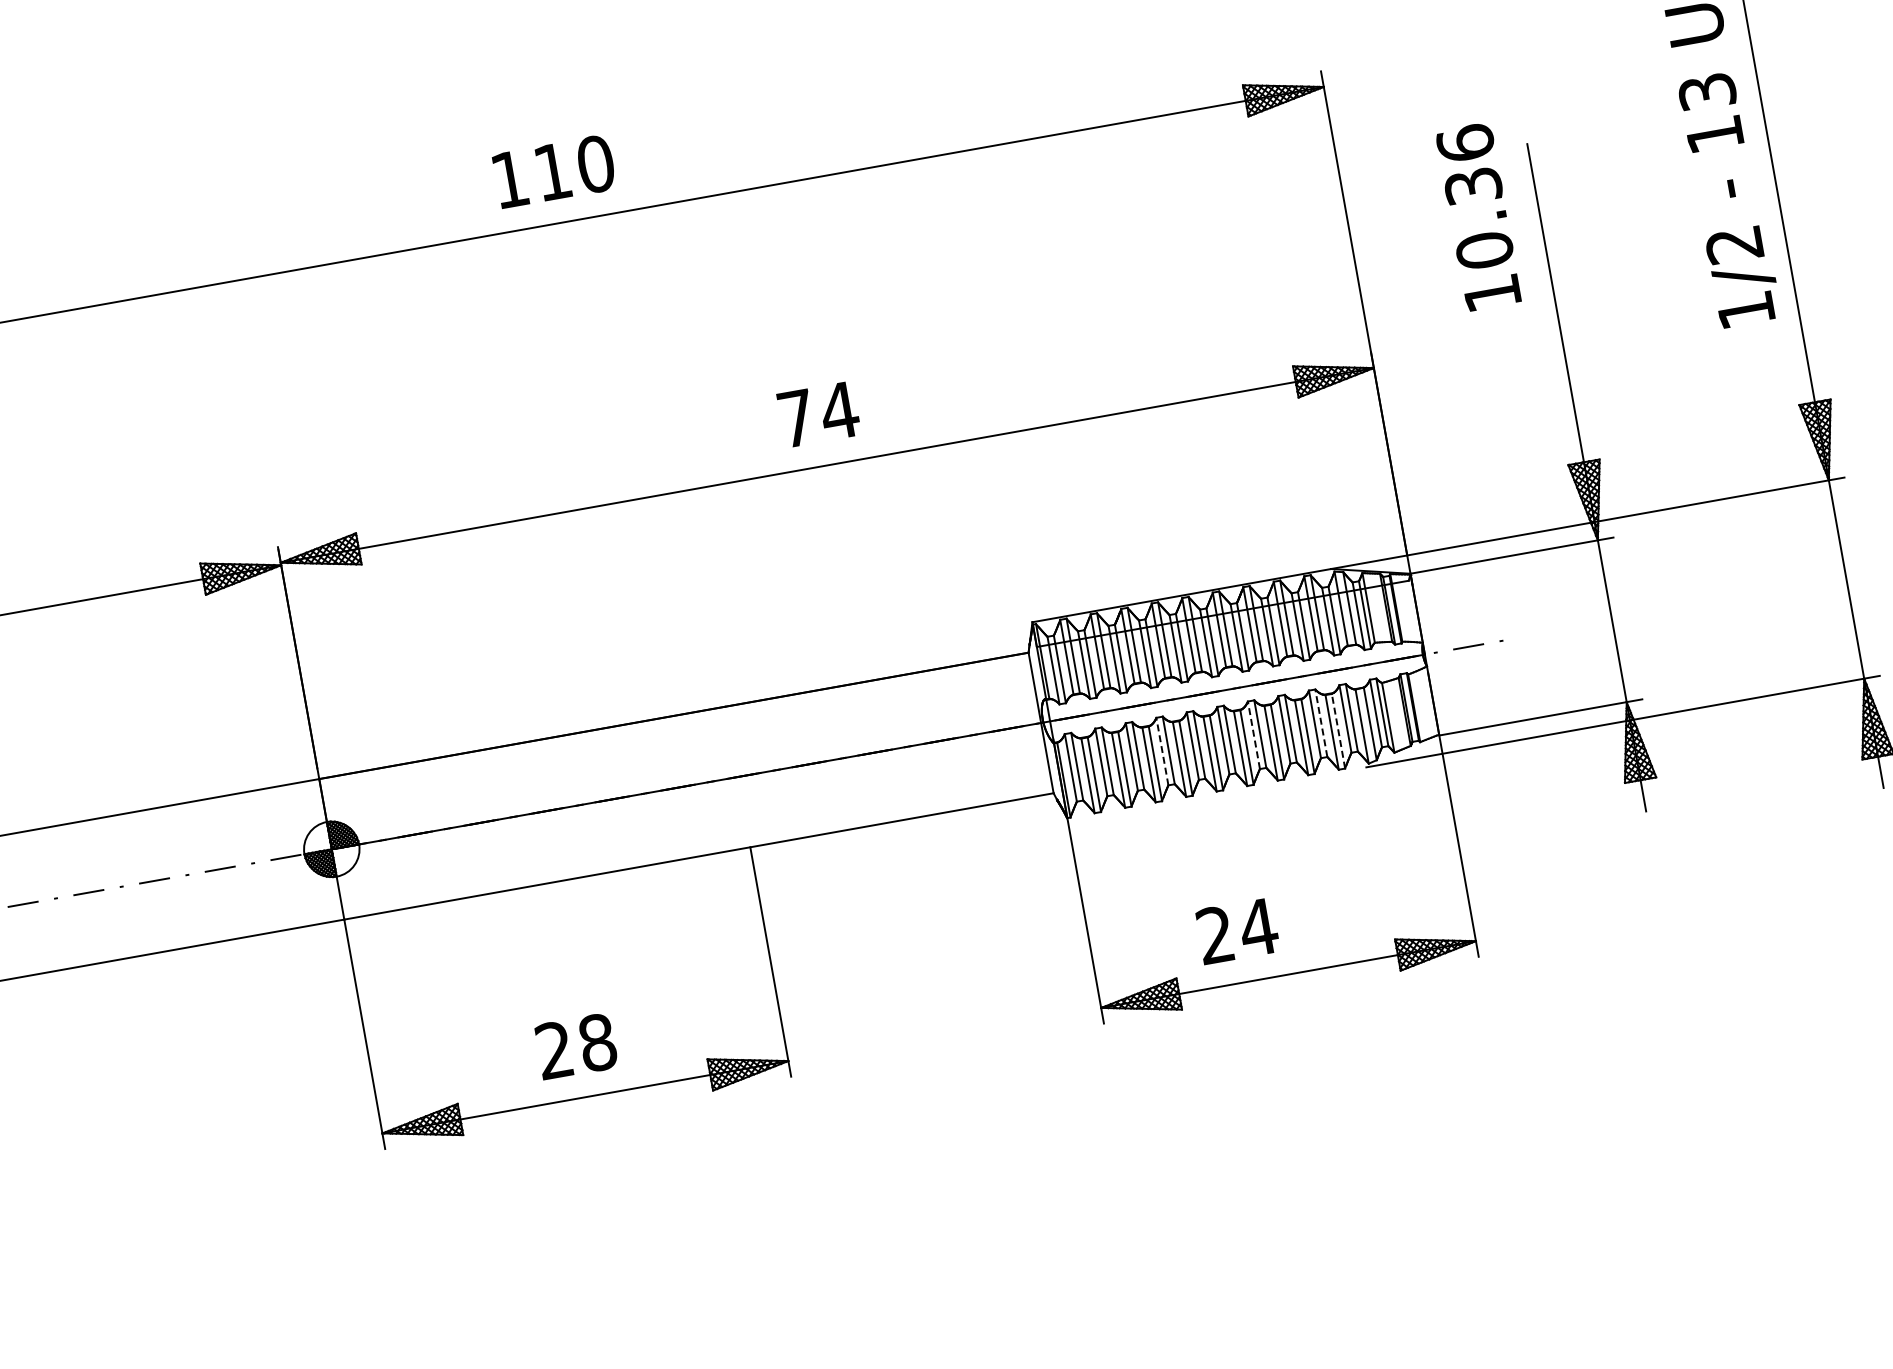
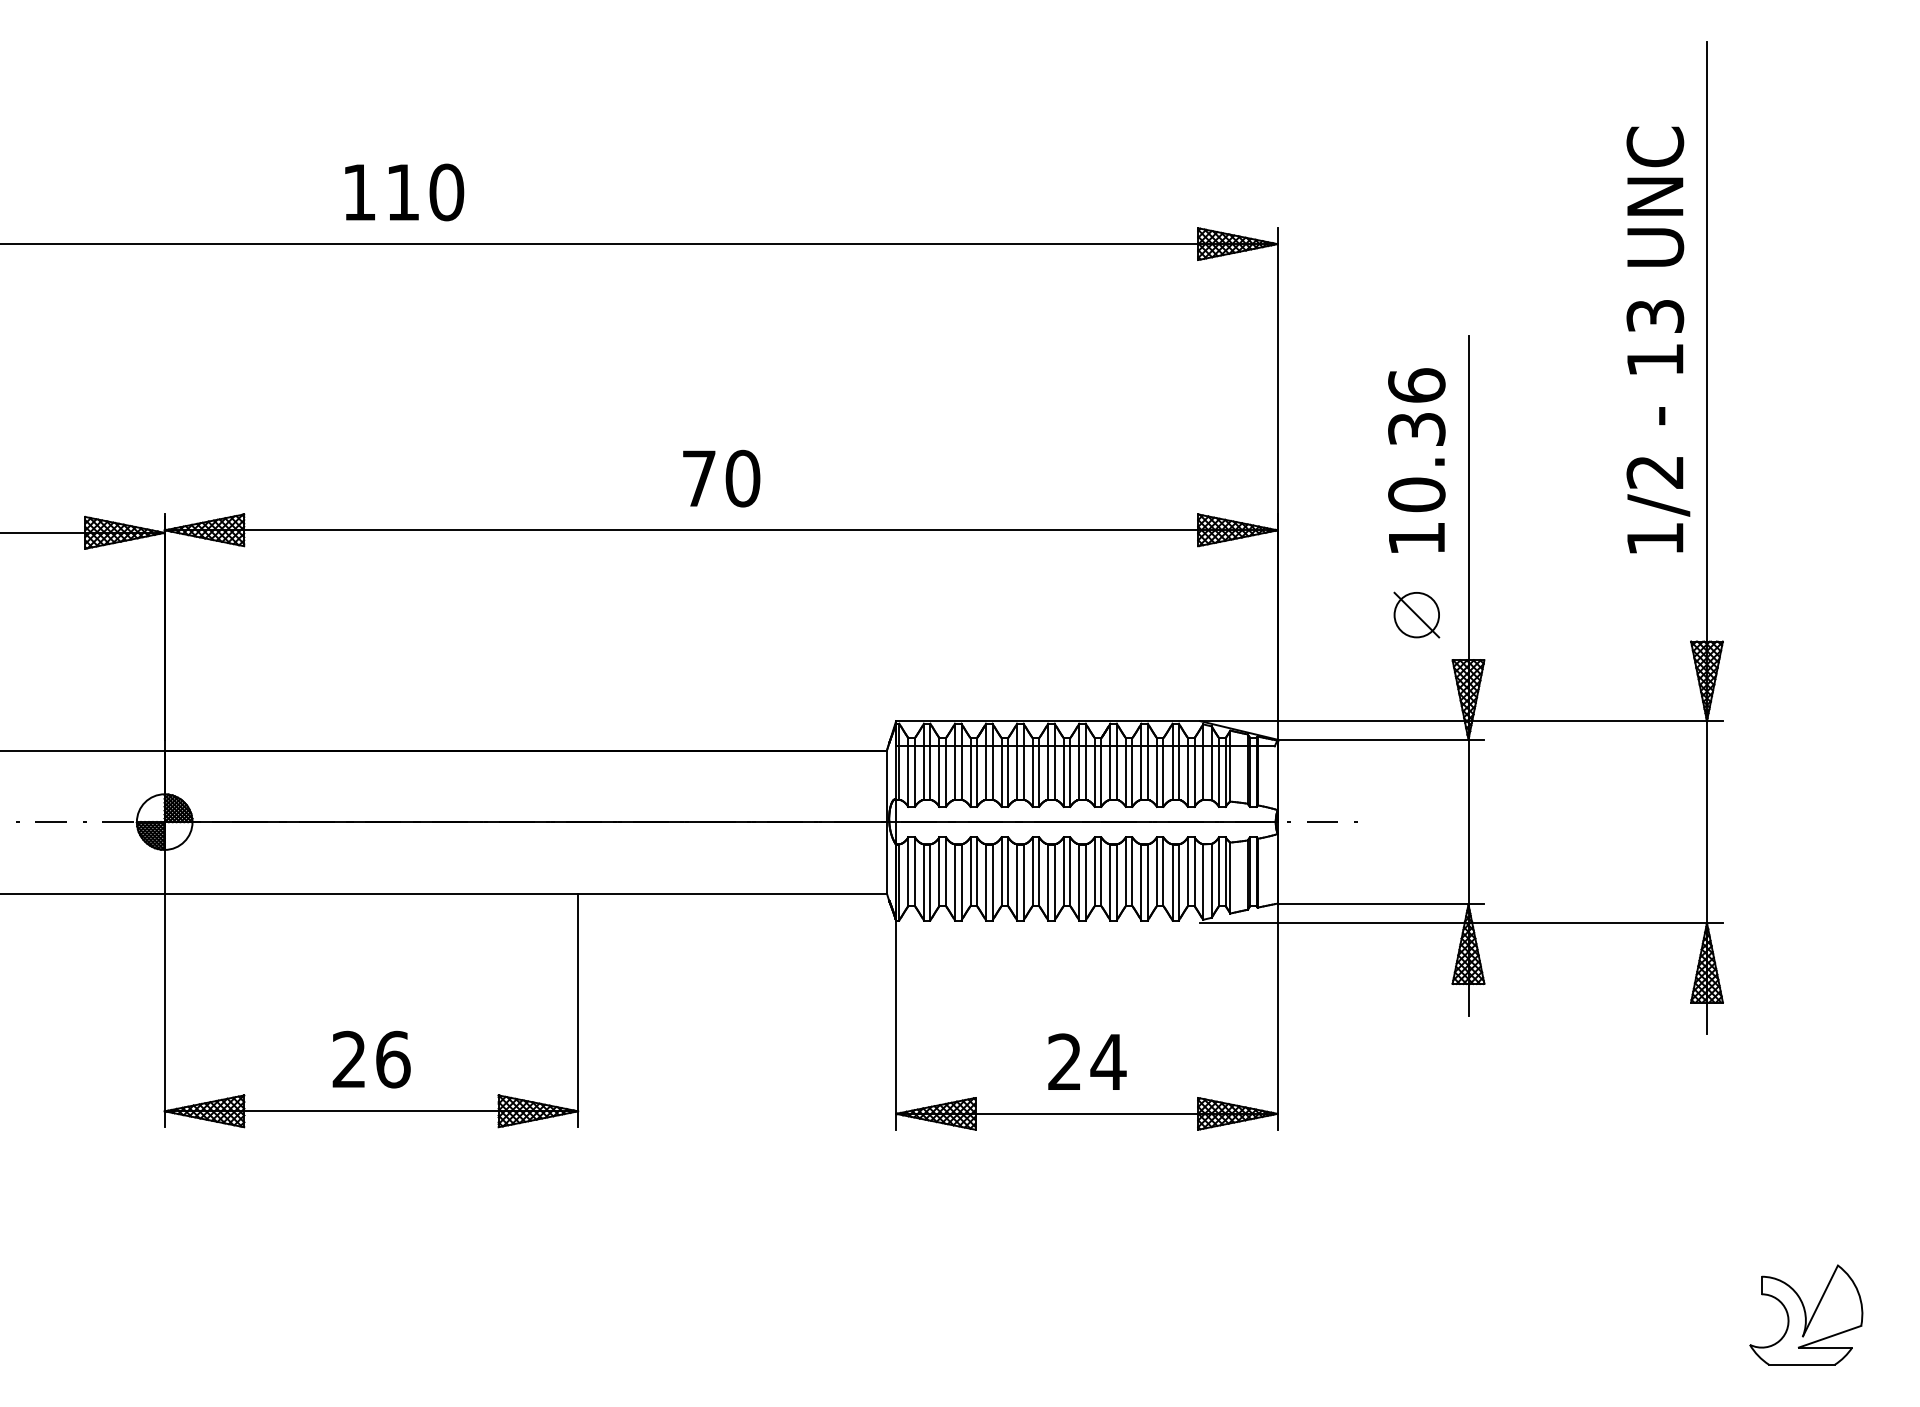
text: (554, 171) -> (404, 192), moved
text: (1478, 216) -> (1416, 460), moved
text: (839, 410) -> (742, 478), 74 -> 70
part: (1524, 426) -> (1416, 614), added
line: (1321, 723) -> (1163, 871), dashed -> solid
line: (1338, 731) -> (1178, 882), dashed -> solid
line: (1253, 735) -> (1094, 871), dashed -> solid
line: (1162, 751) -> (1001, 871), dashed -> solid
text: (1237, 930) -> (1087, 1061), moved
text: (598, 1042) -> (393, 1059), 28 -> 26

